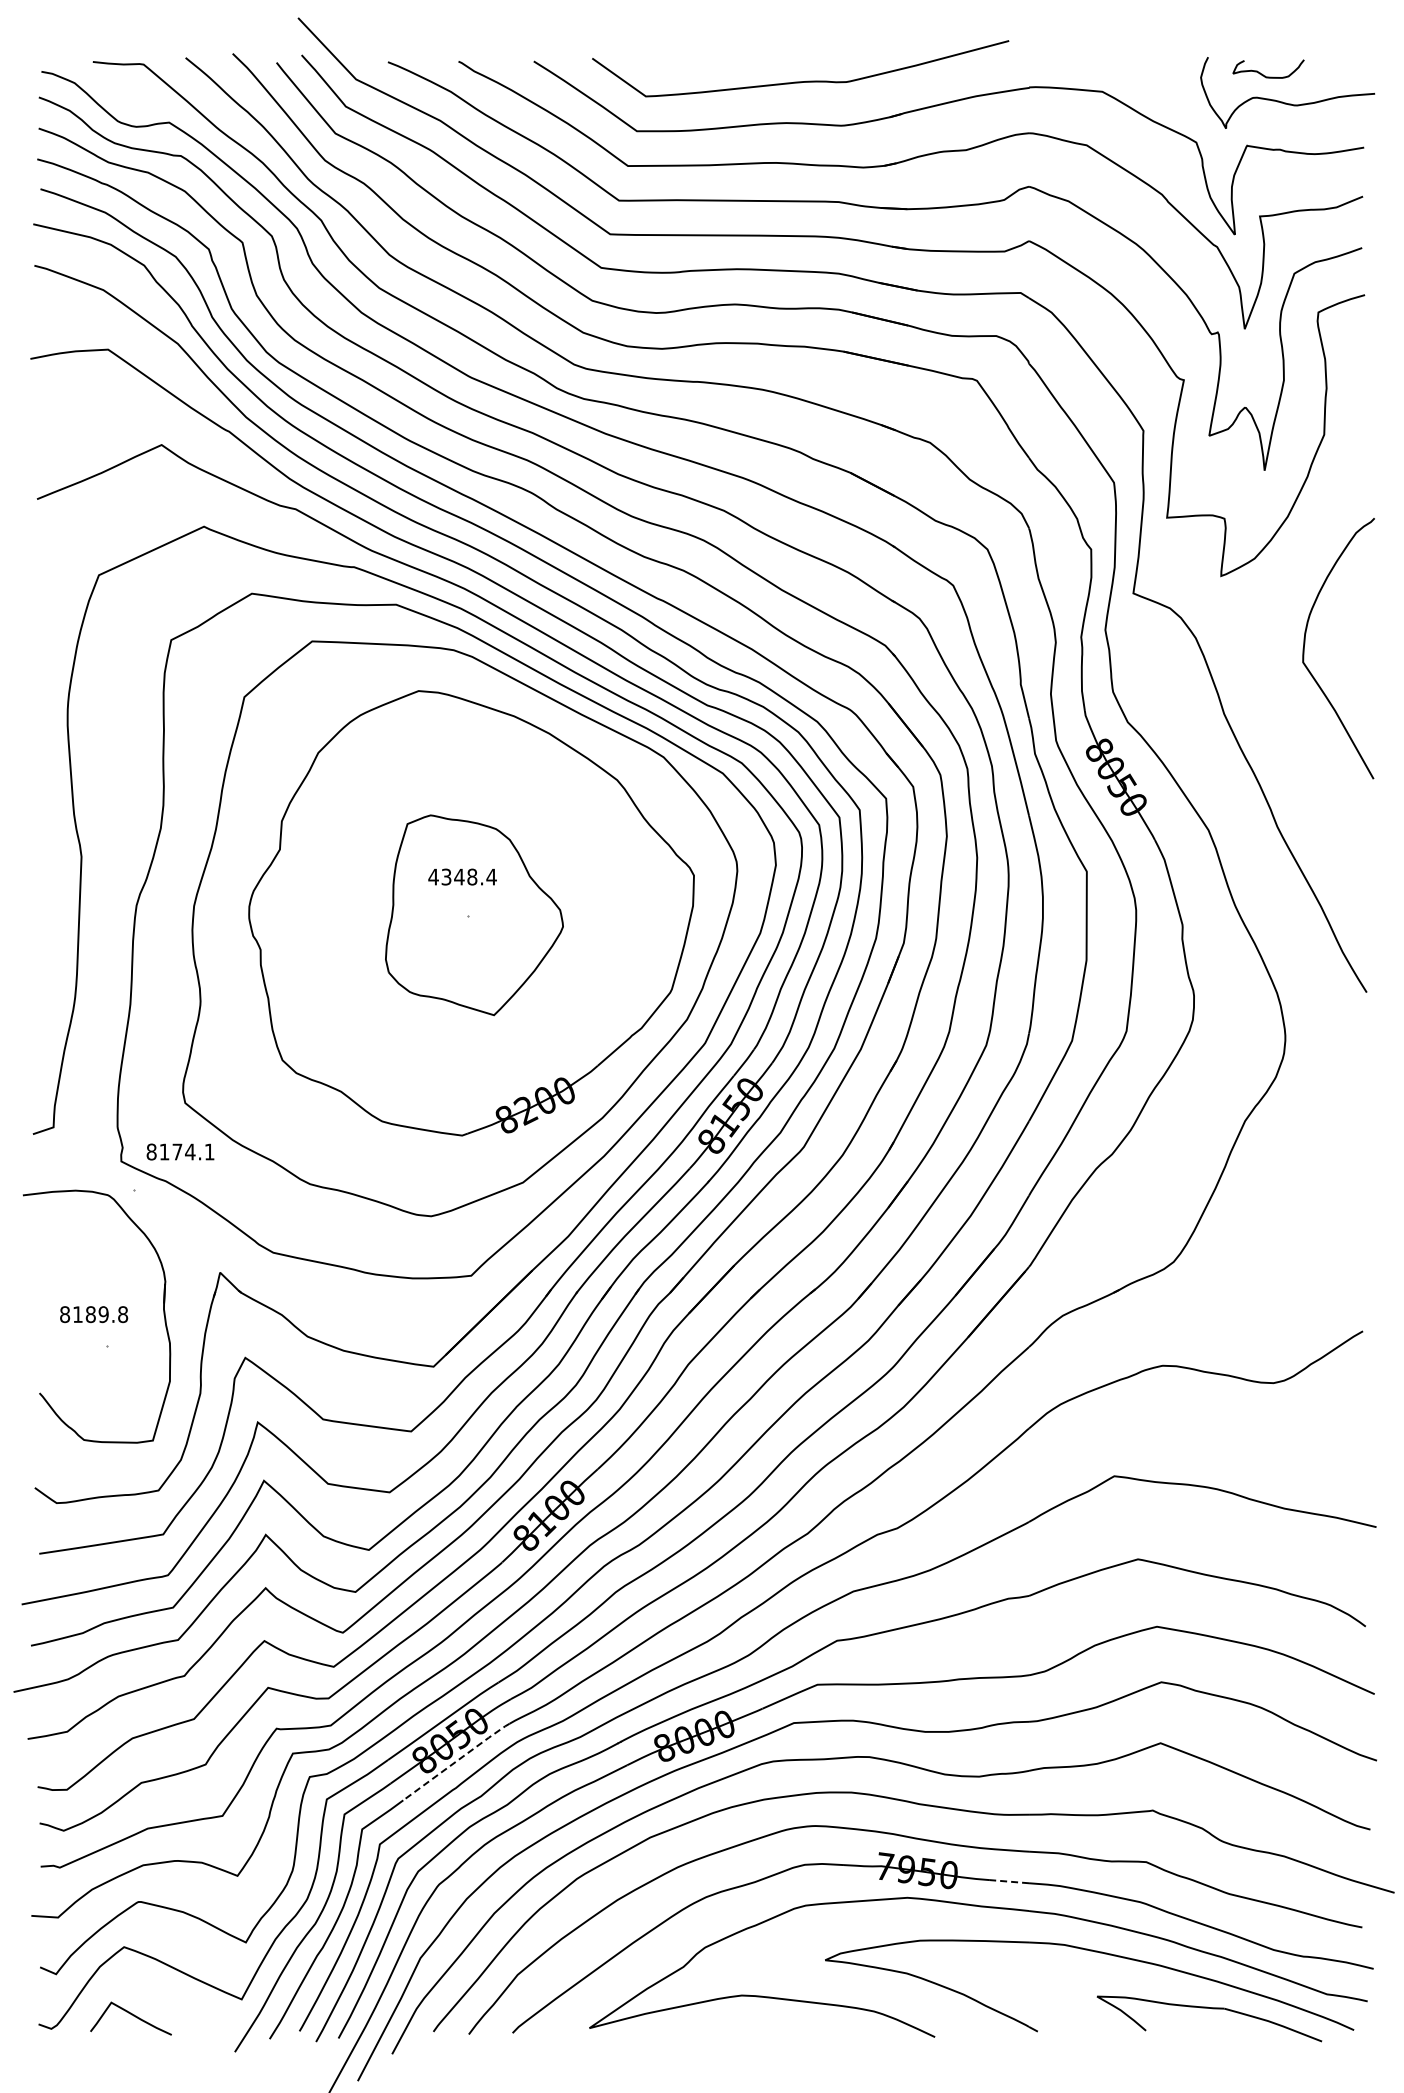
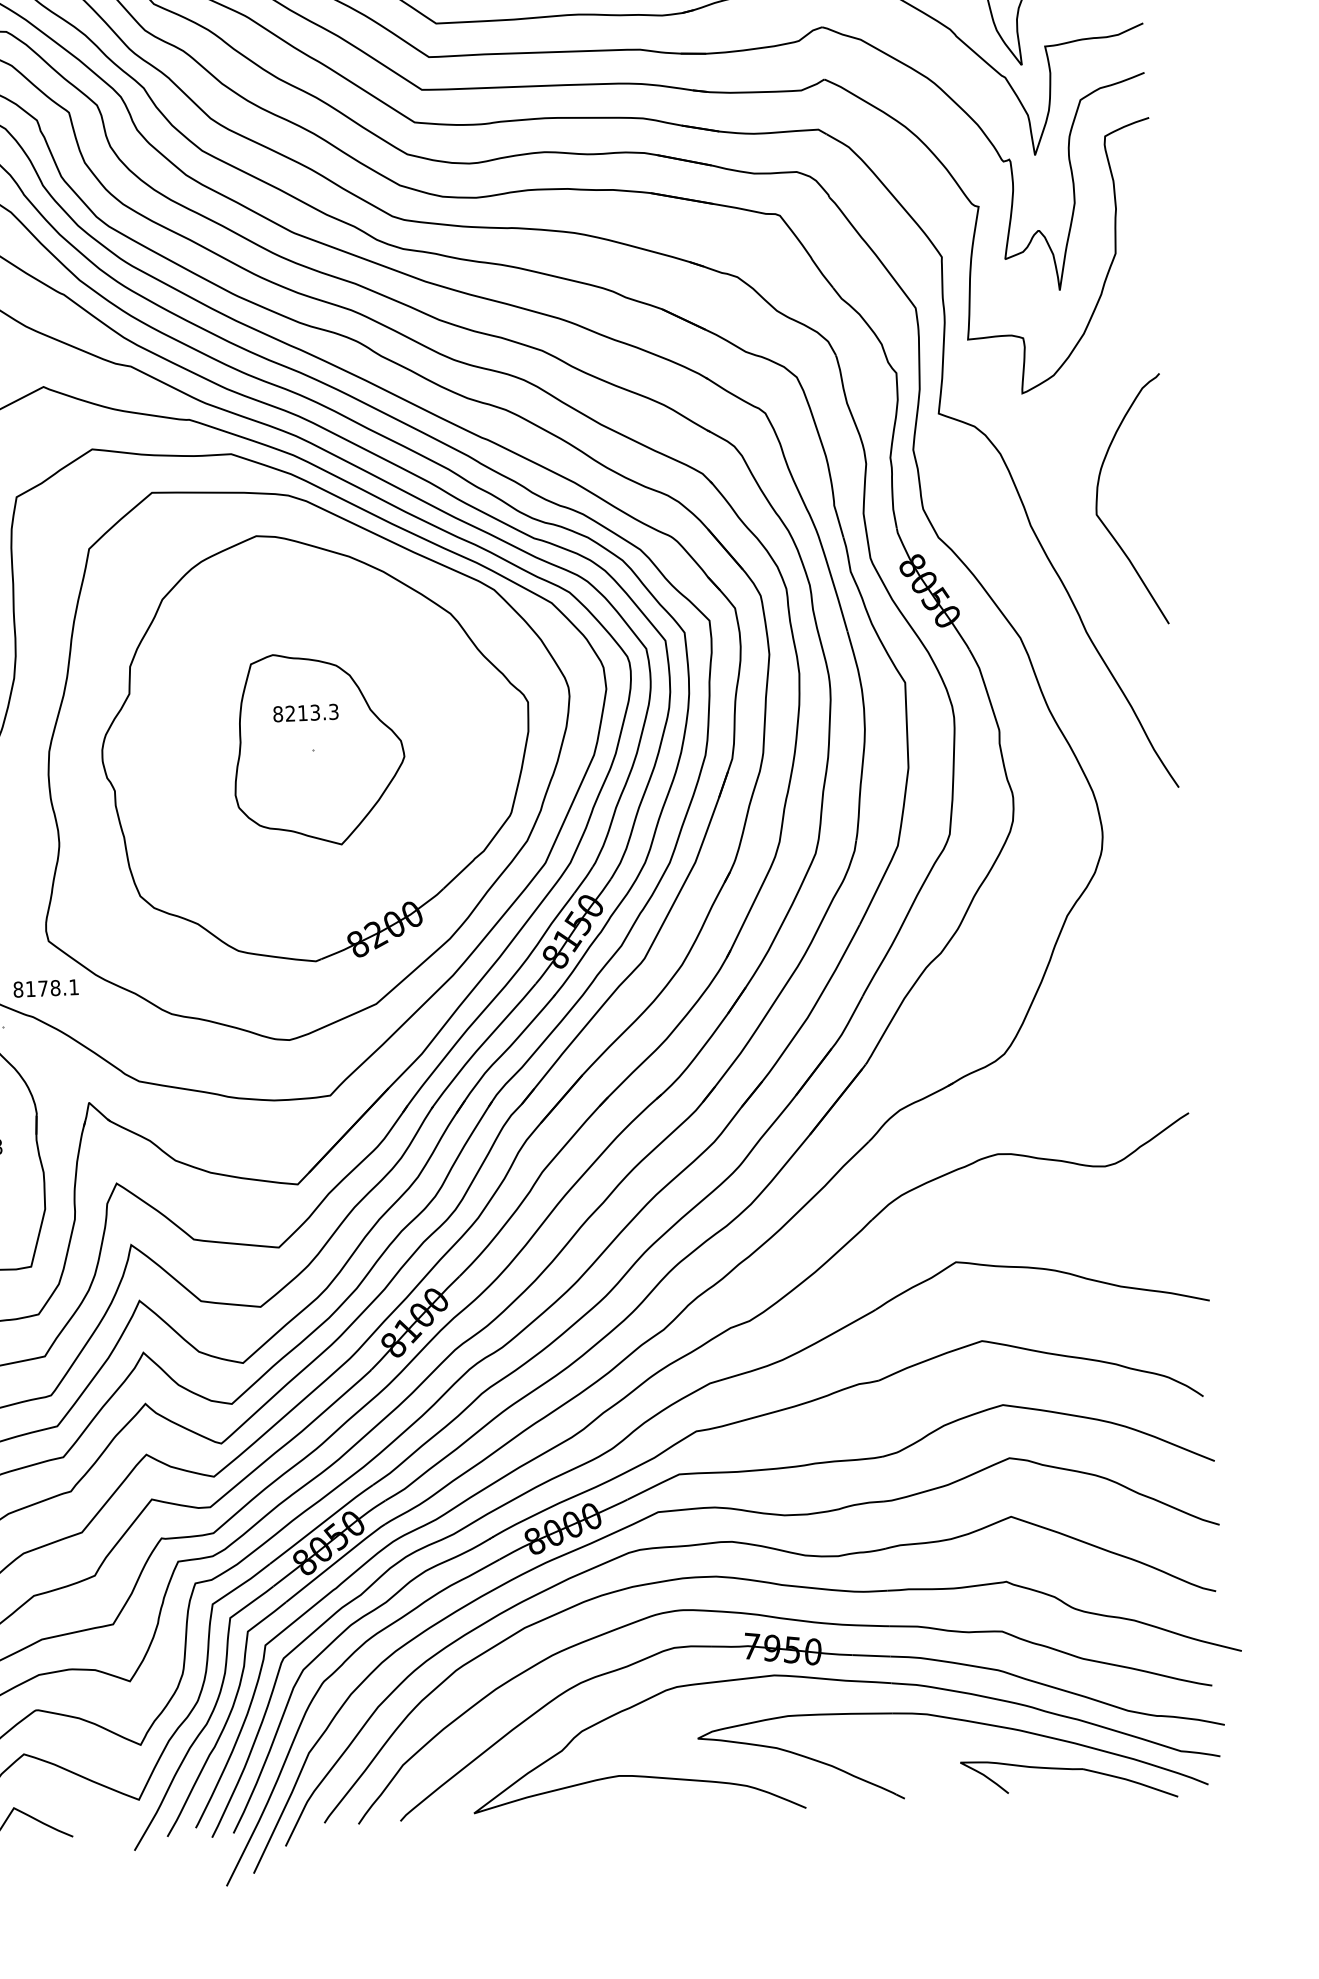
curve: (1305, 644) -> (1098, 497), moved
text: (462, 876) -> (305, 712), 4348.4 -> 8213.3
text: (190, 1151) -> (55, 987), 8174.1 -> 8178.1
line: (457, 1760) -> (336, 1561), dashed -> solid
line: (1008, 1881) -> (870, 1655), dashed -> solid

